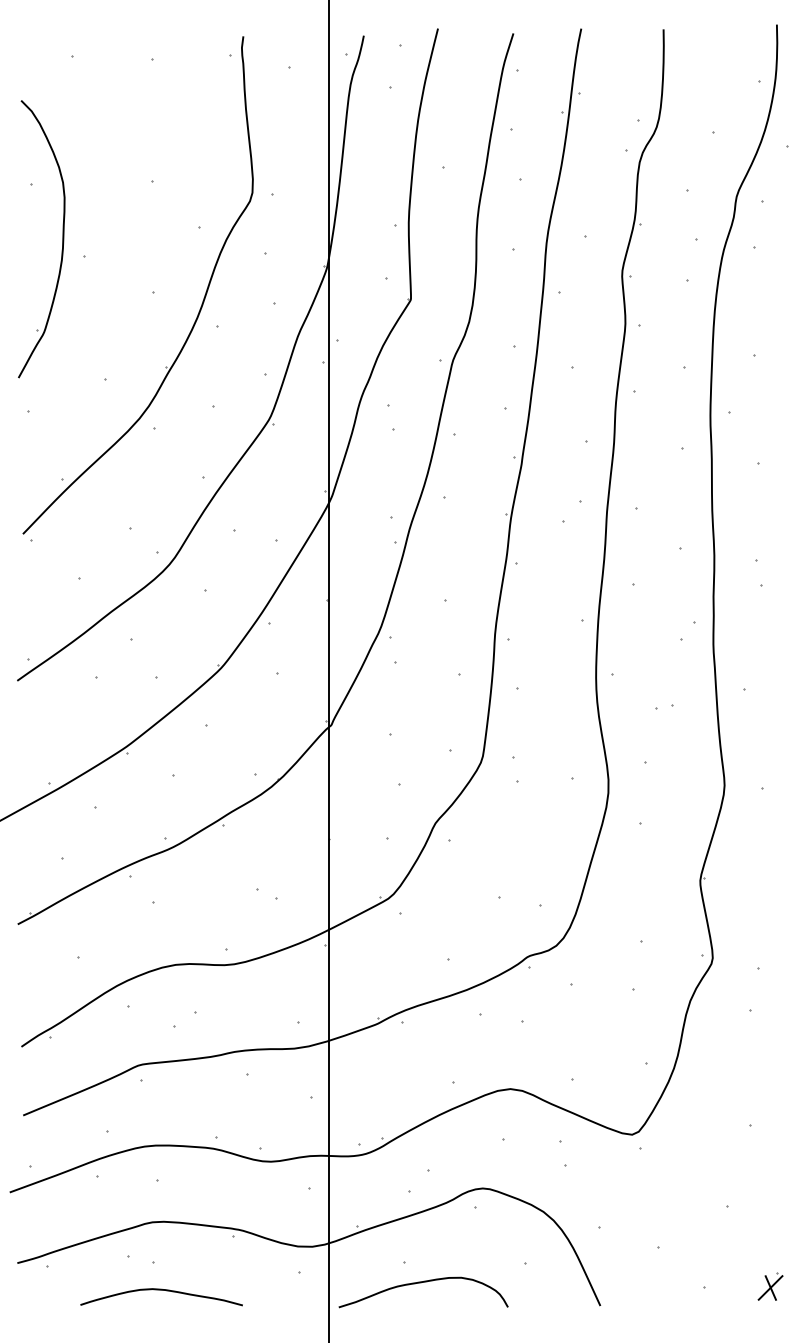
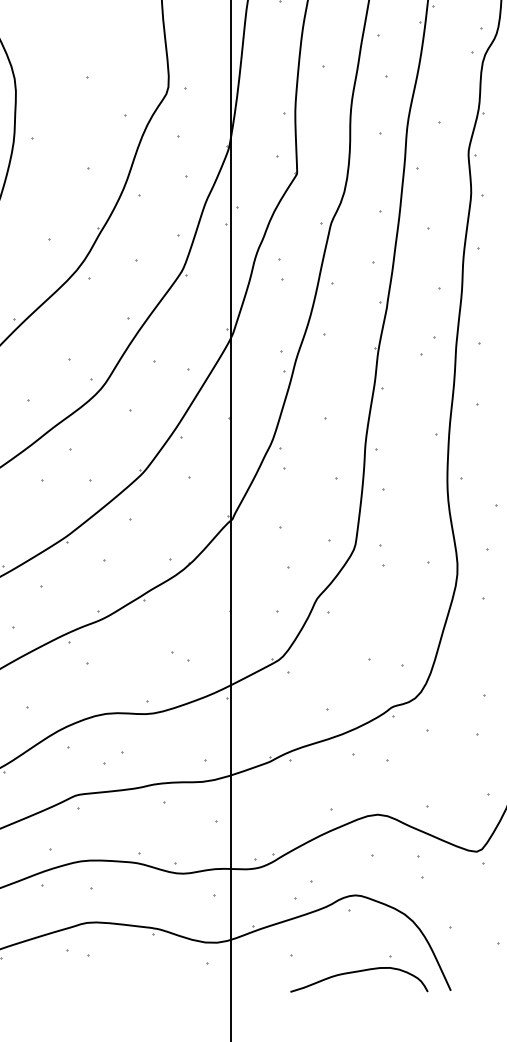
curve: (421, 1283) -> (357, 972), moved
curve: (161, 1290) -> (94, 978), removed

